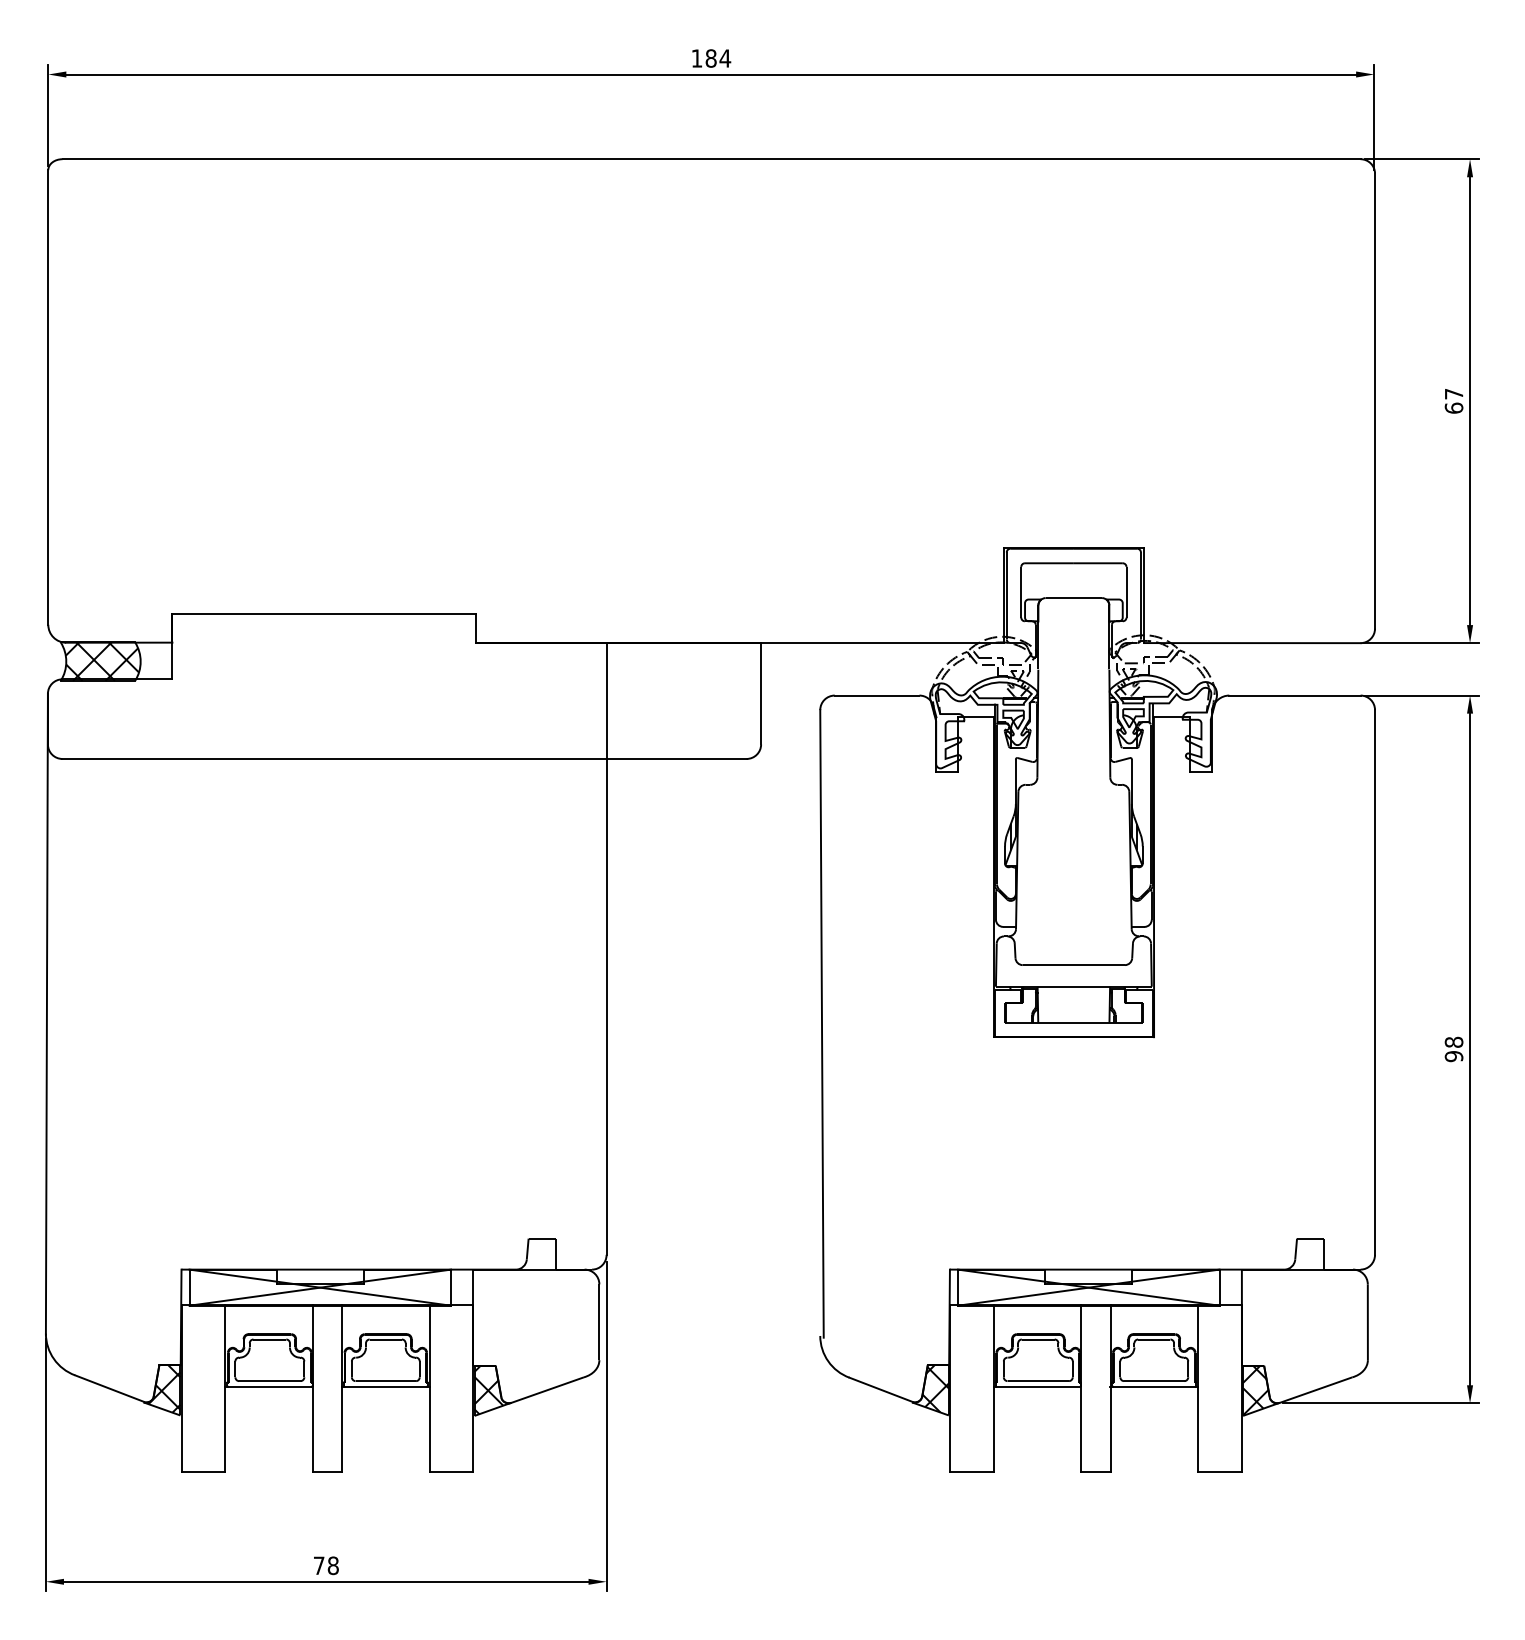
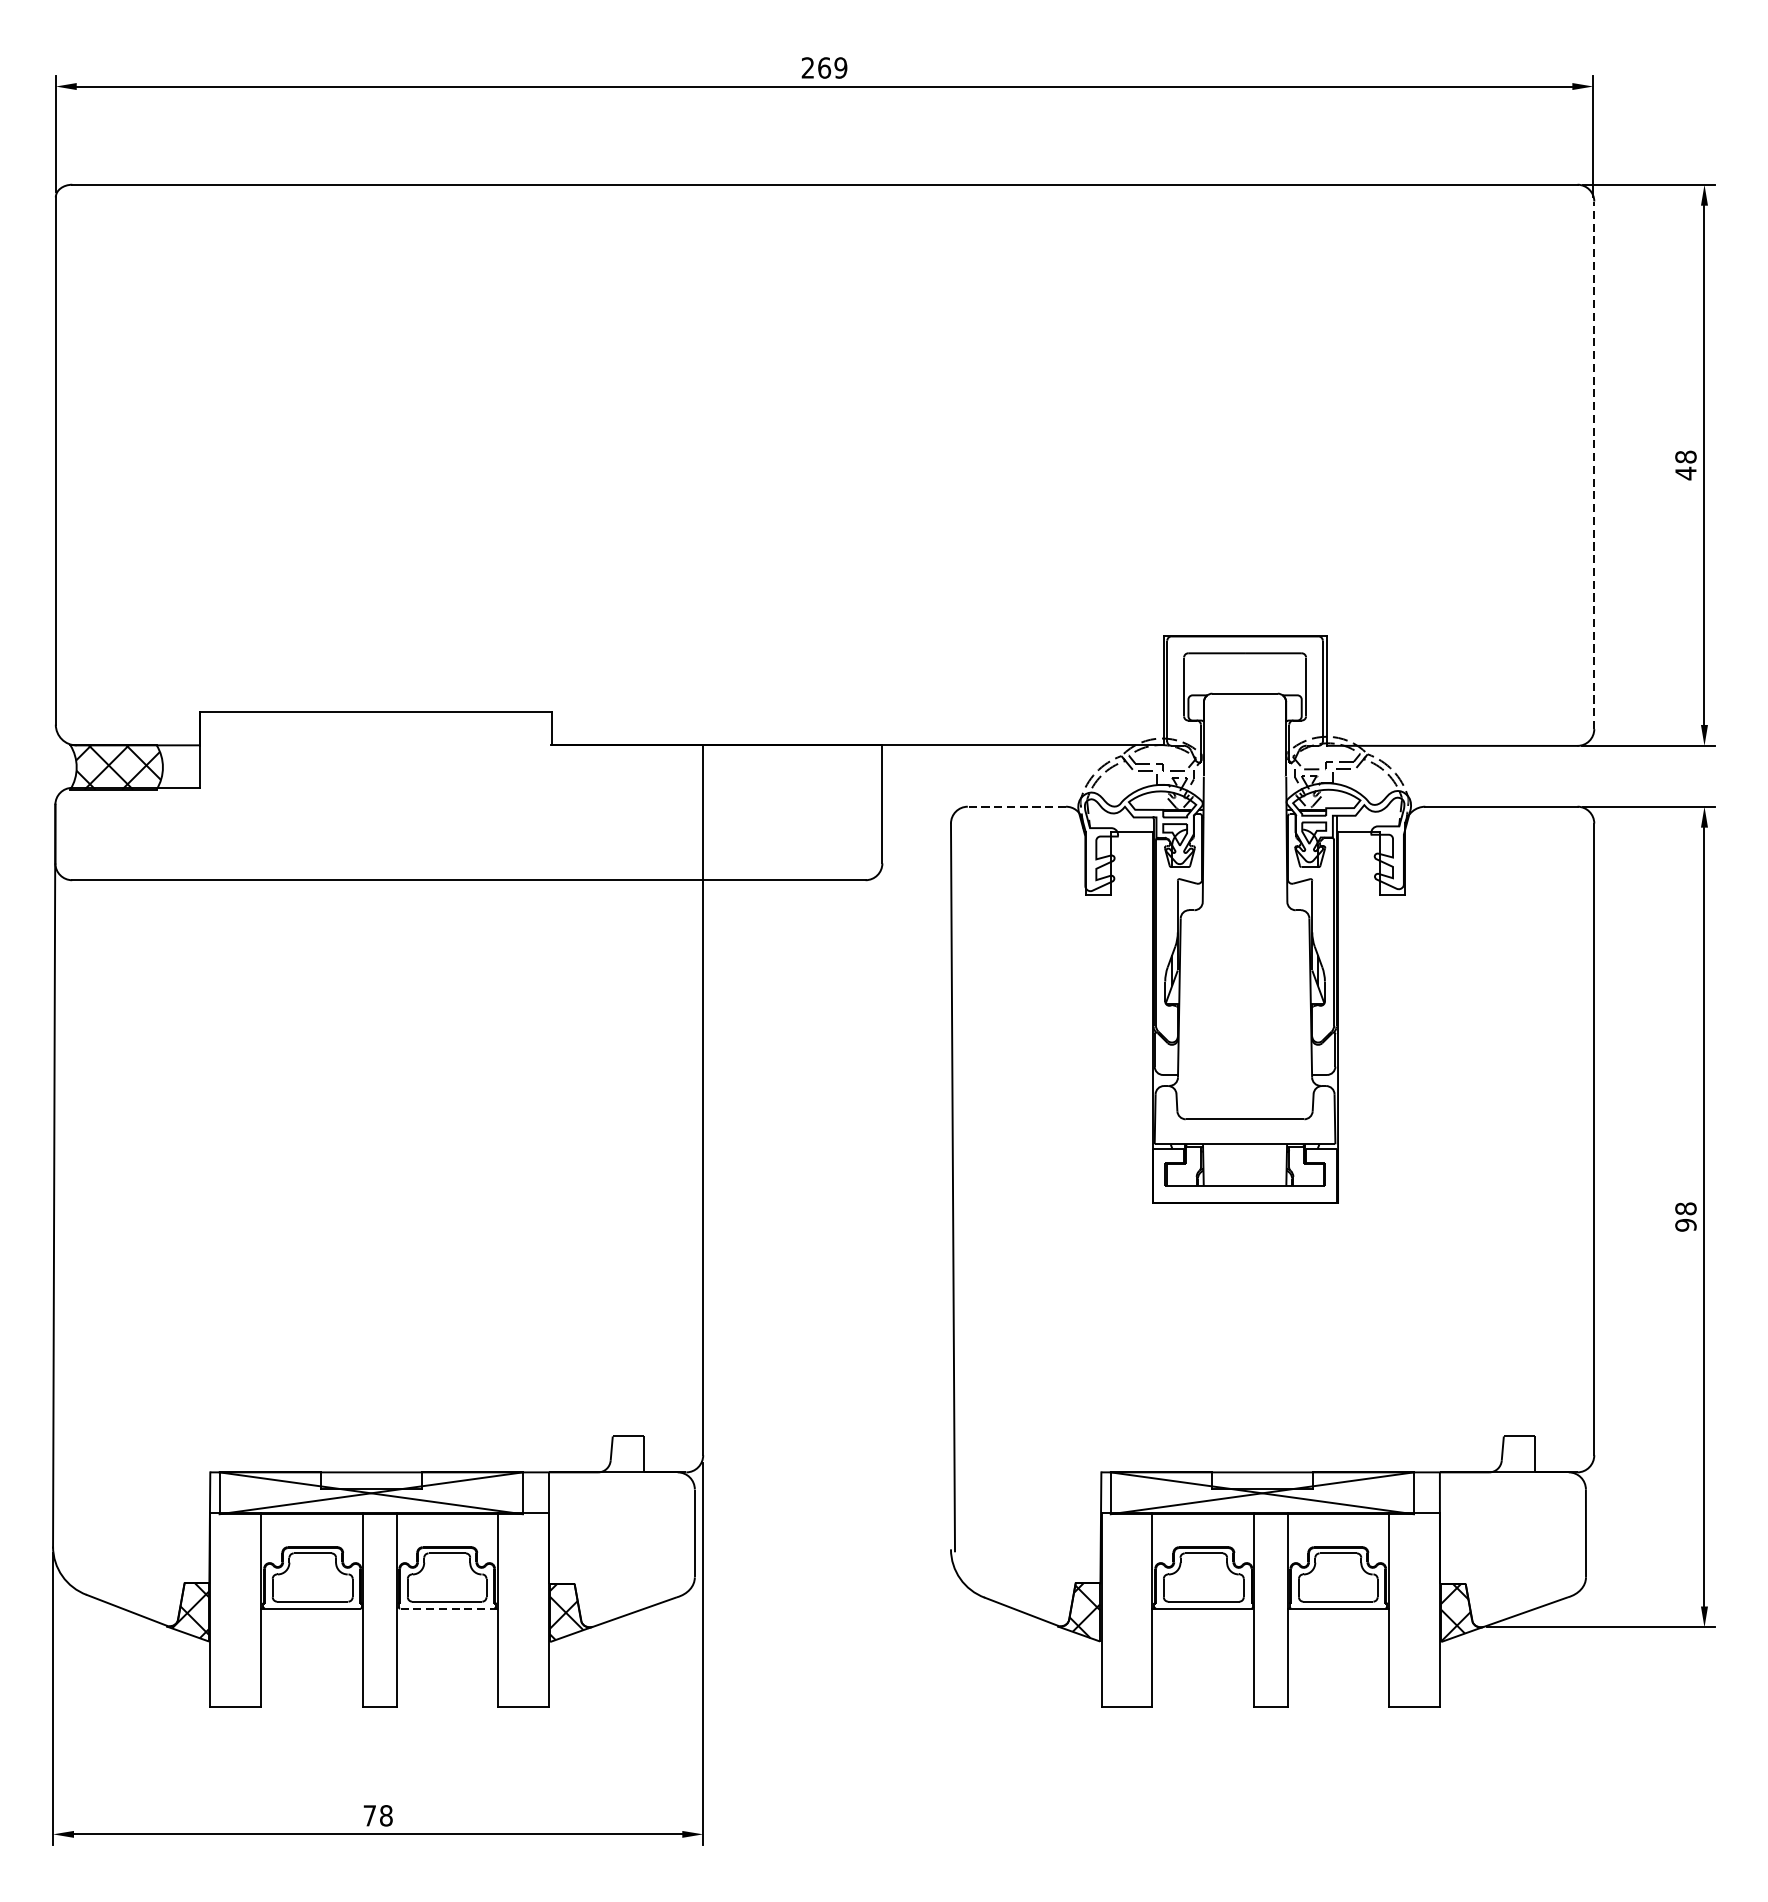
text: (711, 58) -> (824, 67), 184 -> 269
line: (1375, 400) -> (1594, 464), solid -> dashed
text: (1453, 401) -> (1685, 465), 67 -> 48
line: (876, 695) -> (1016, 806), solid -> dashed
line: (385, 1387) -> (446, 1609), solid -> dashed

